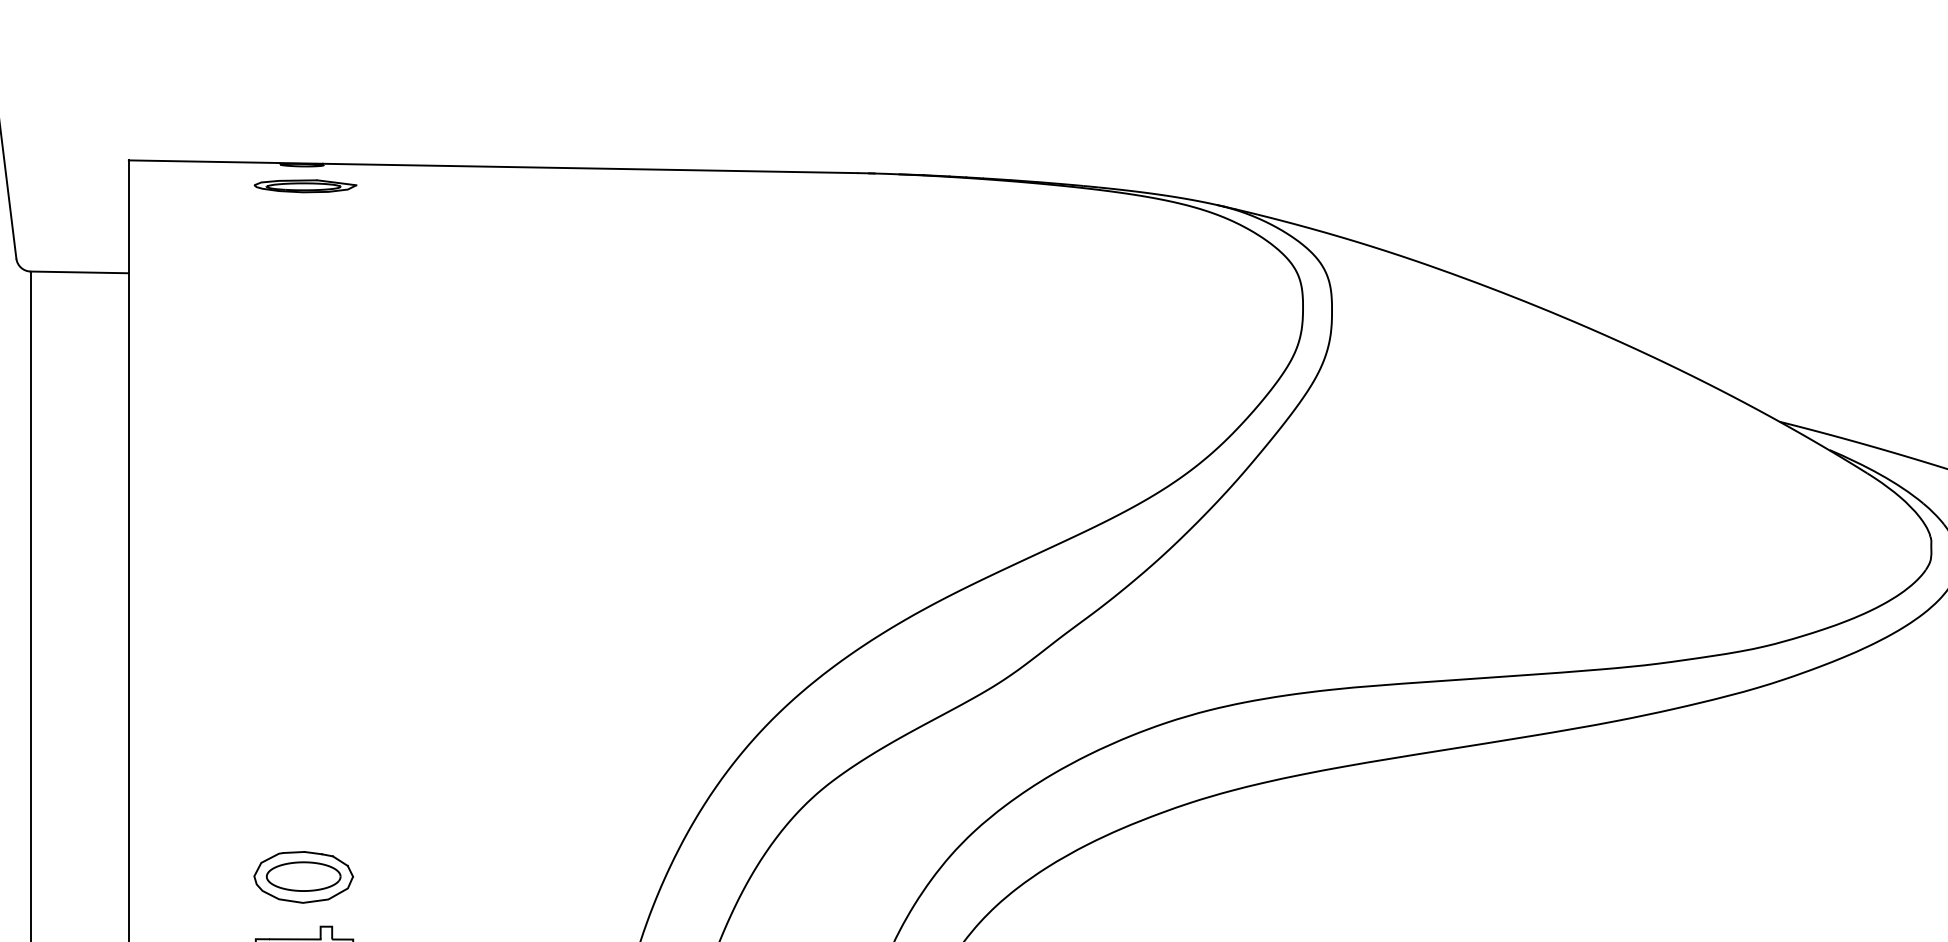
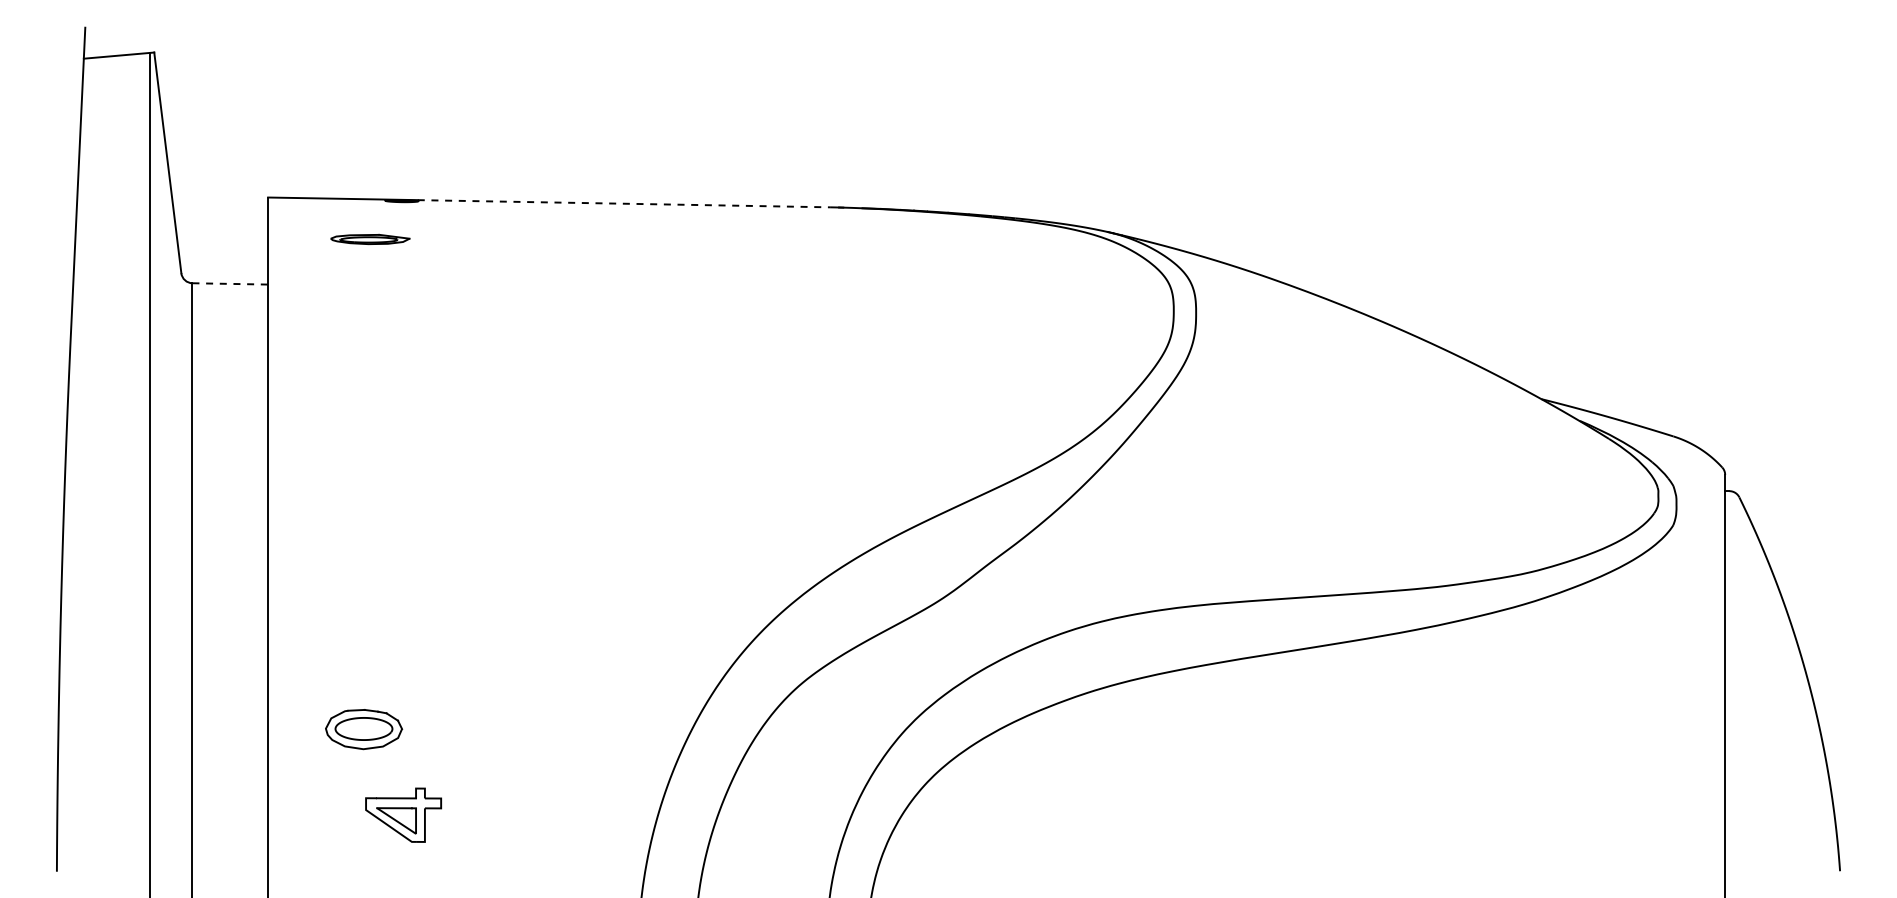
line: (590, 168) -> (624, 203), solid -> dashed
part: (305, 185) -> (370, 238), moved
line: (80, 271) -> (230, 283), solid -> dashed
part: (304, 877) -> (364, 729), moved

